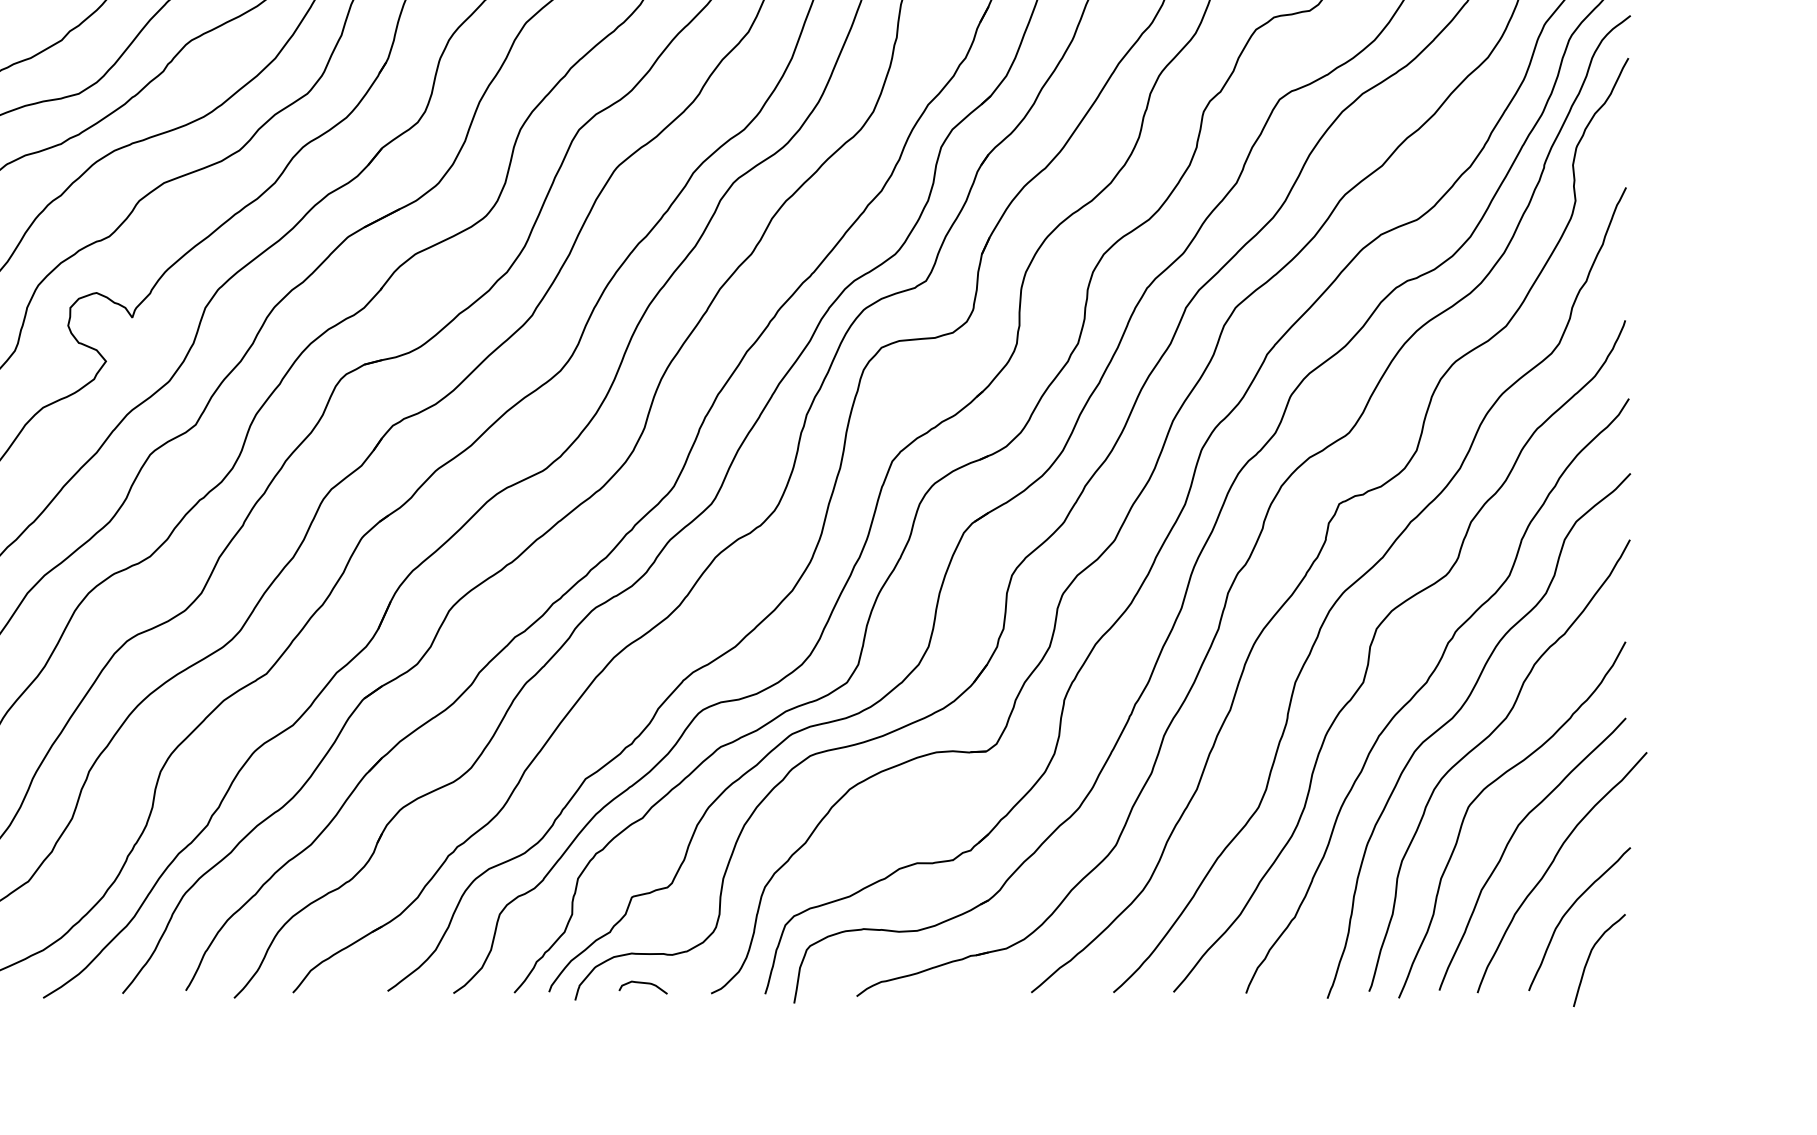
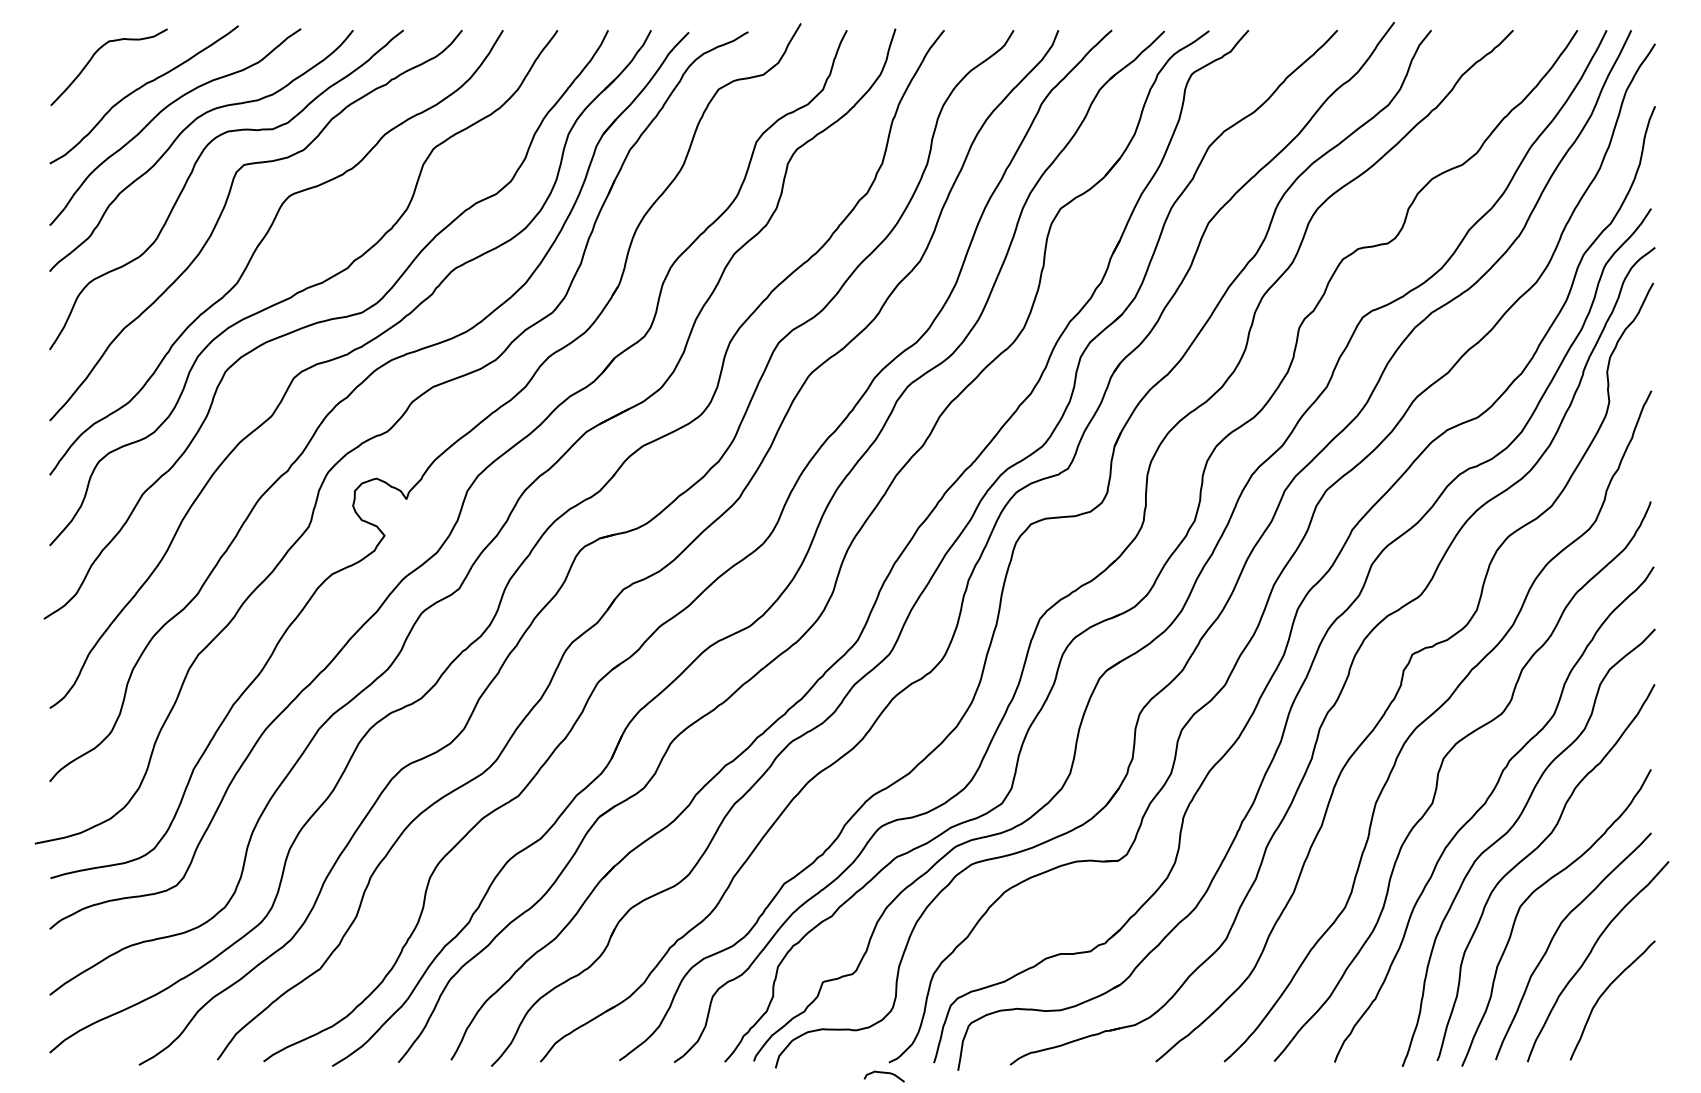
curve: (1591, 955) -> (1622, 1030), removed
curve: (642, 983) -> (883, 1073), moved

